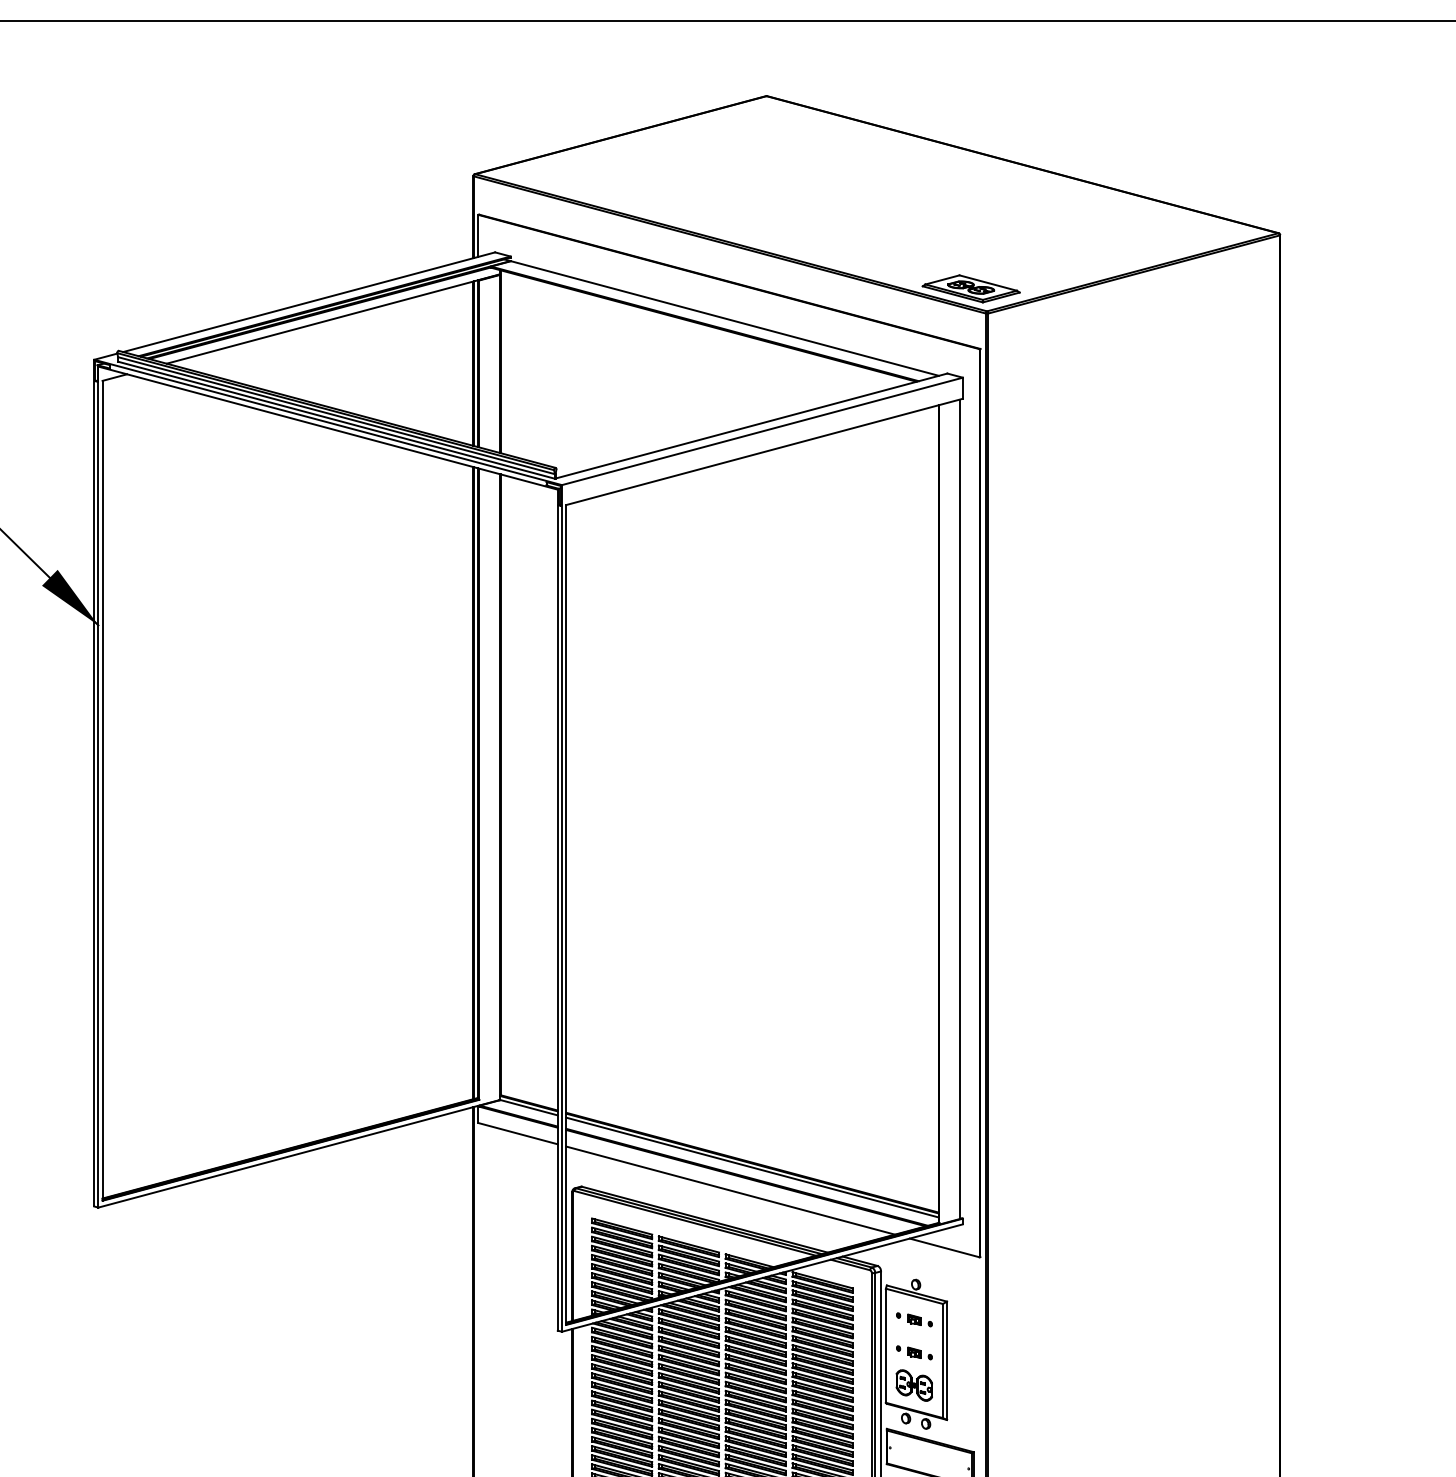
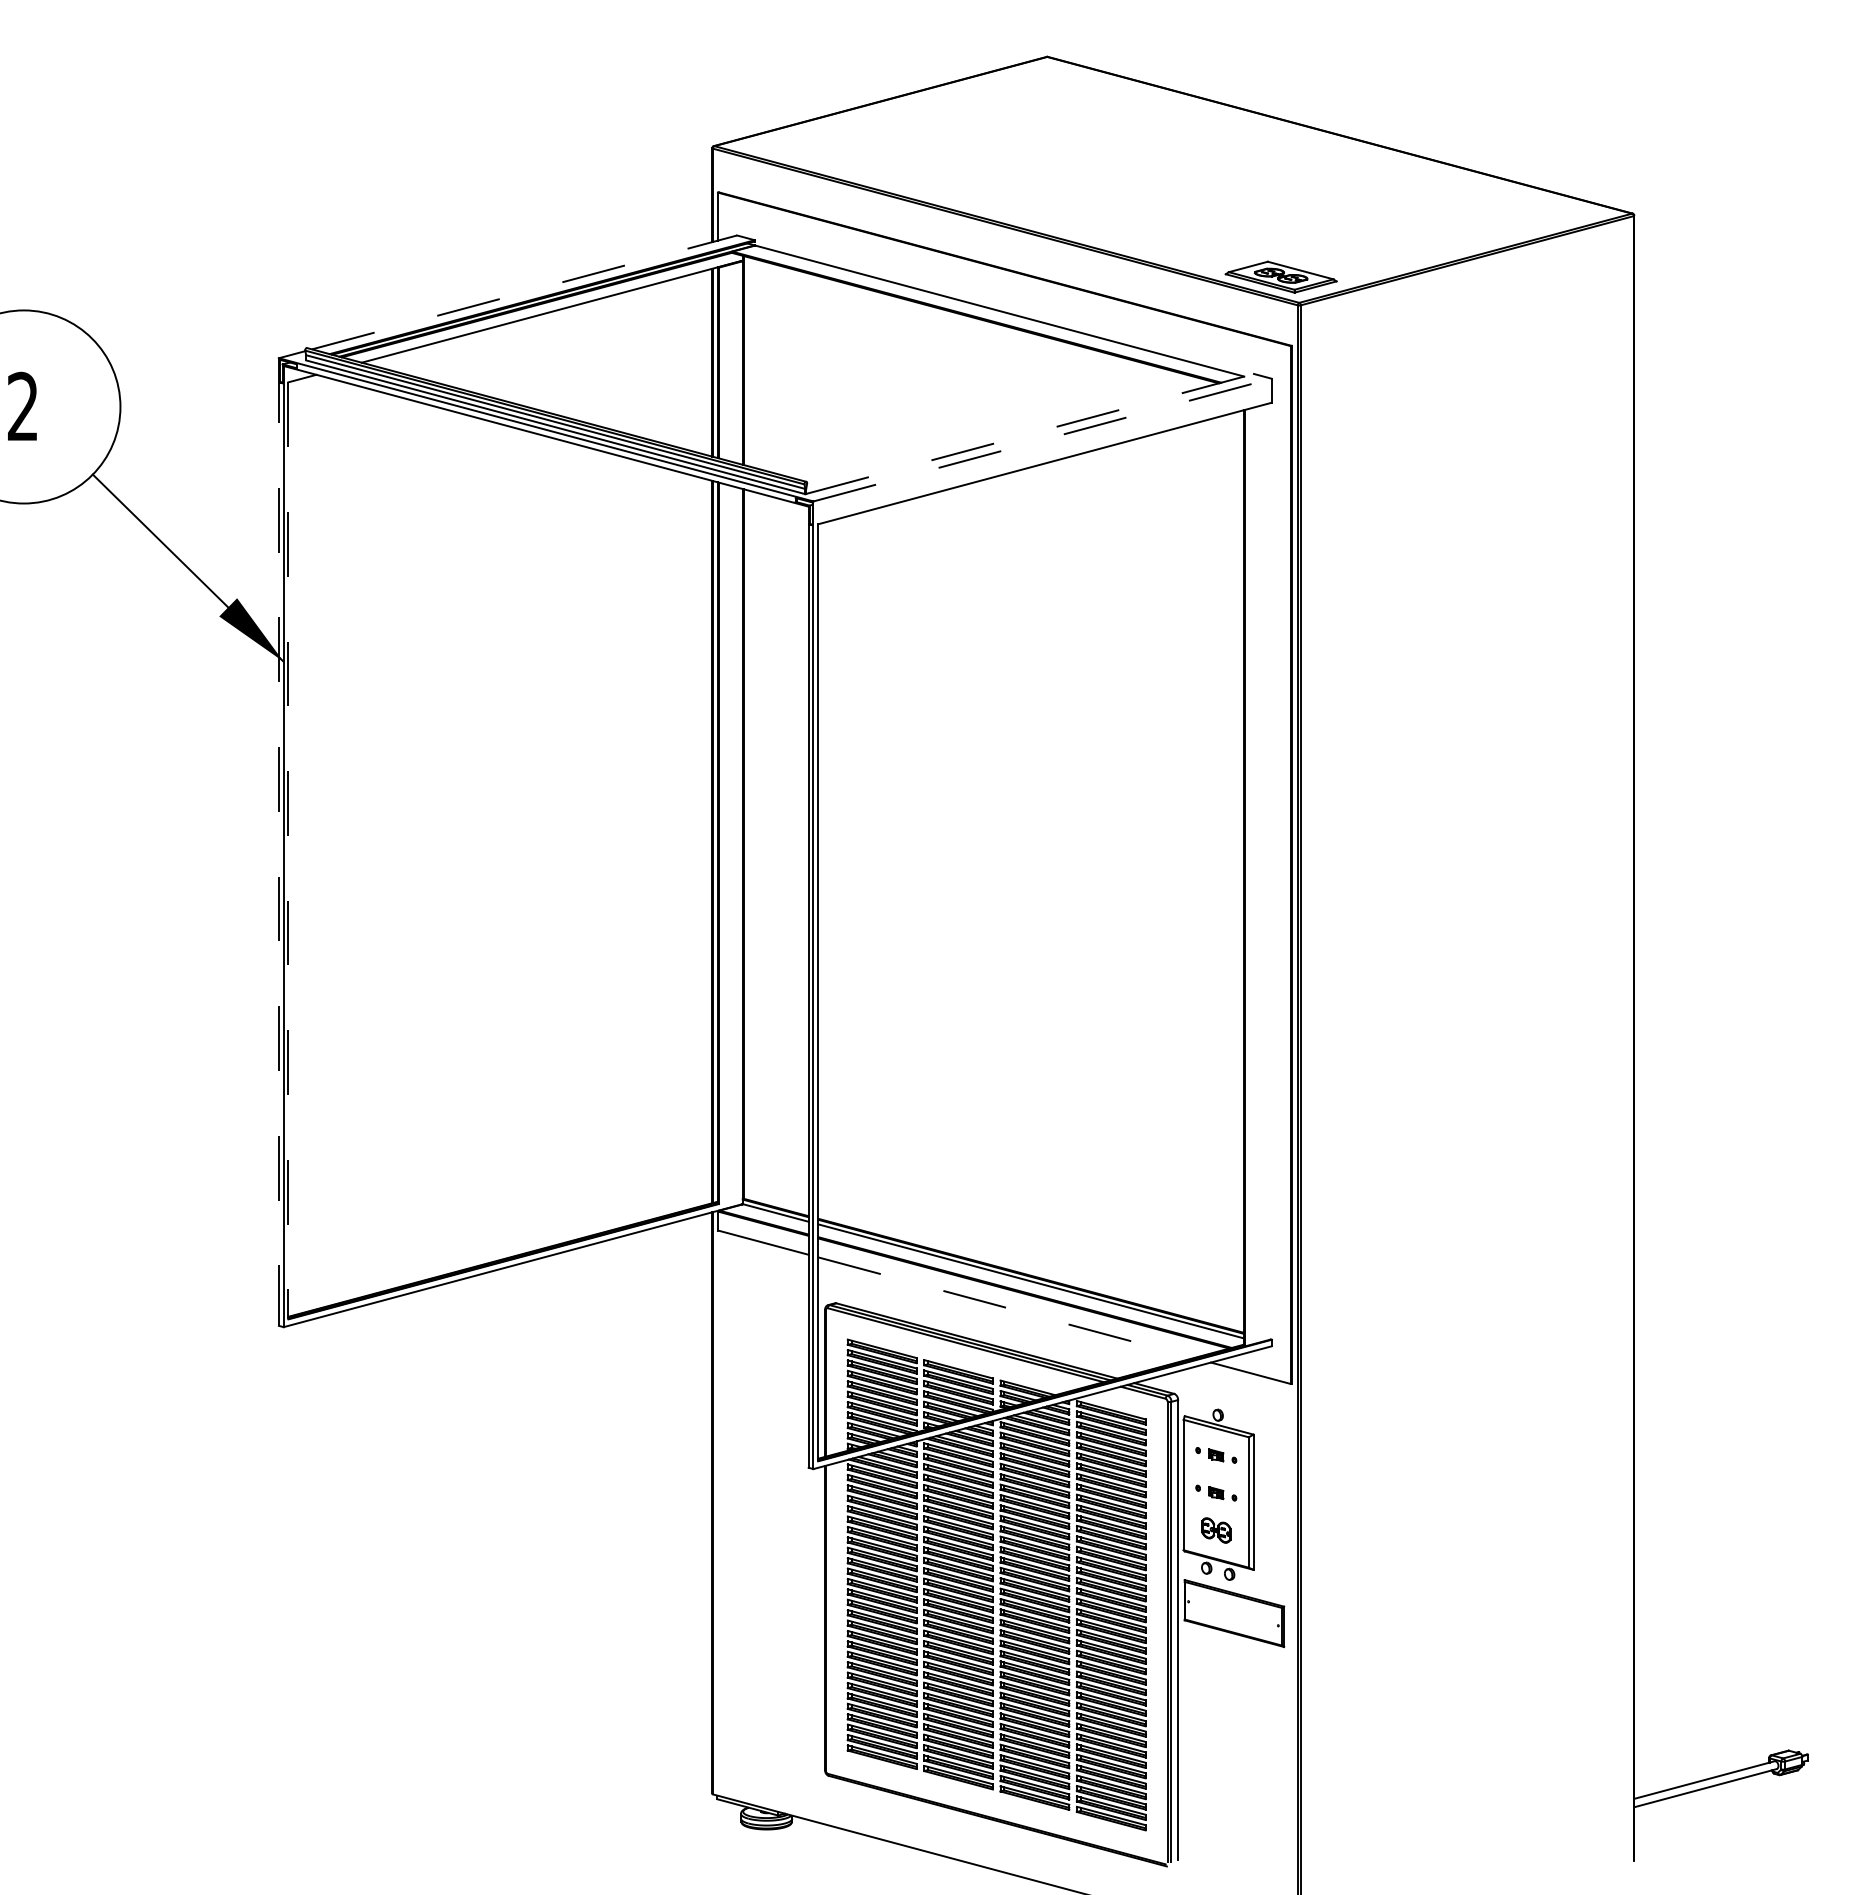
line: (310, 302) -> (525, 292), solid -> dashed
line: (751, 425) -> (1030, 433), solid -> dashed
line: (763, 430) -> (1043, 439), solid -> dashed
line: (93, 783) -> (278, 842), solid -> dashed
line: (102, 790) -> (288, 850), solid -> dashed
line: (959, 808) -> (1267, 871), removed
line: (730, 1190) -> (1006, 1307), solid -> dashed
part: (914, 1385) -> (1216, 1530), size x0.7

